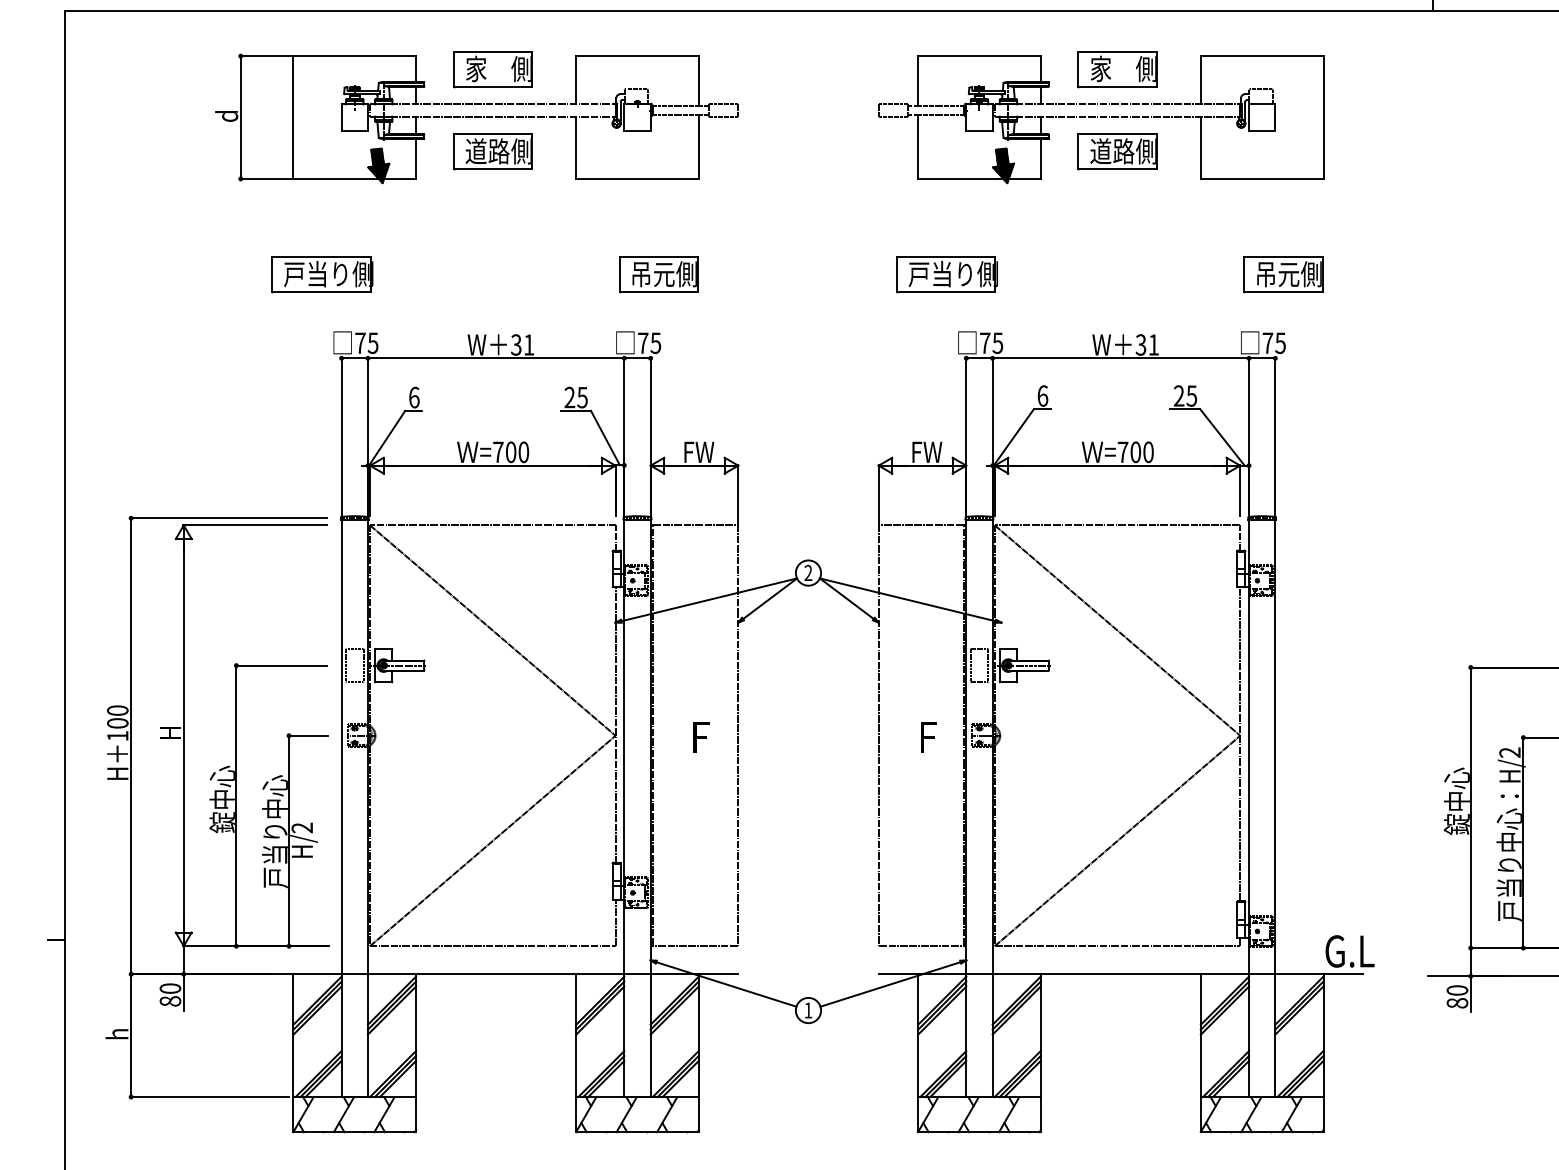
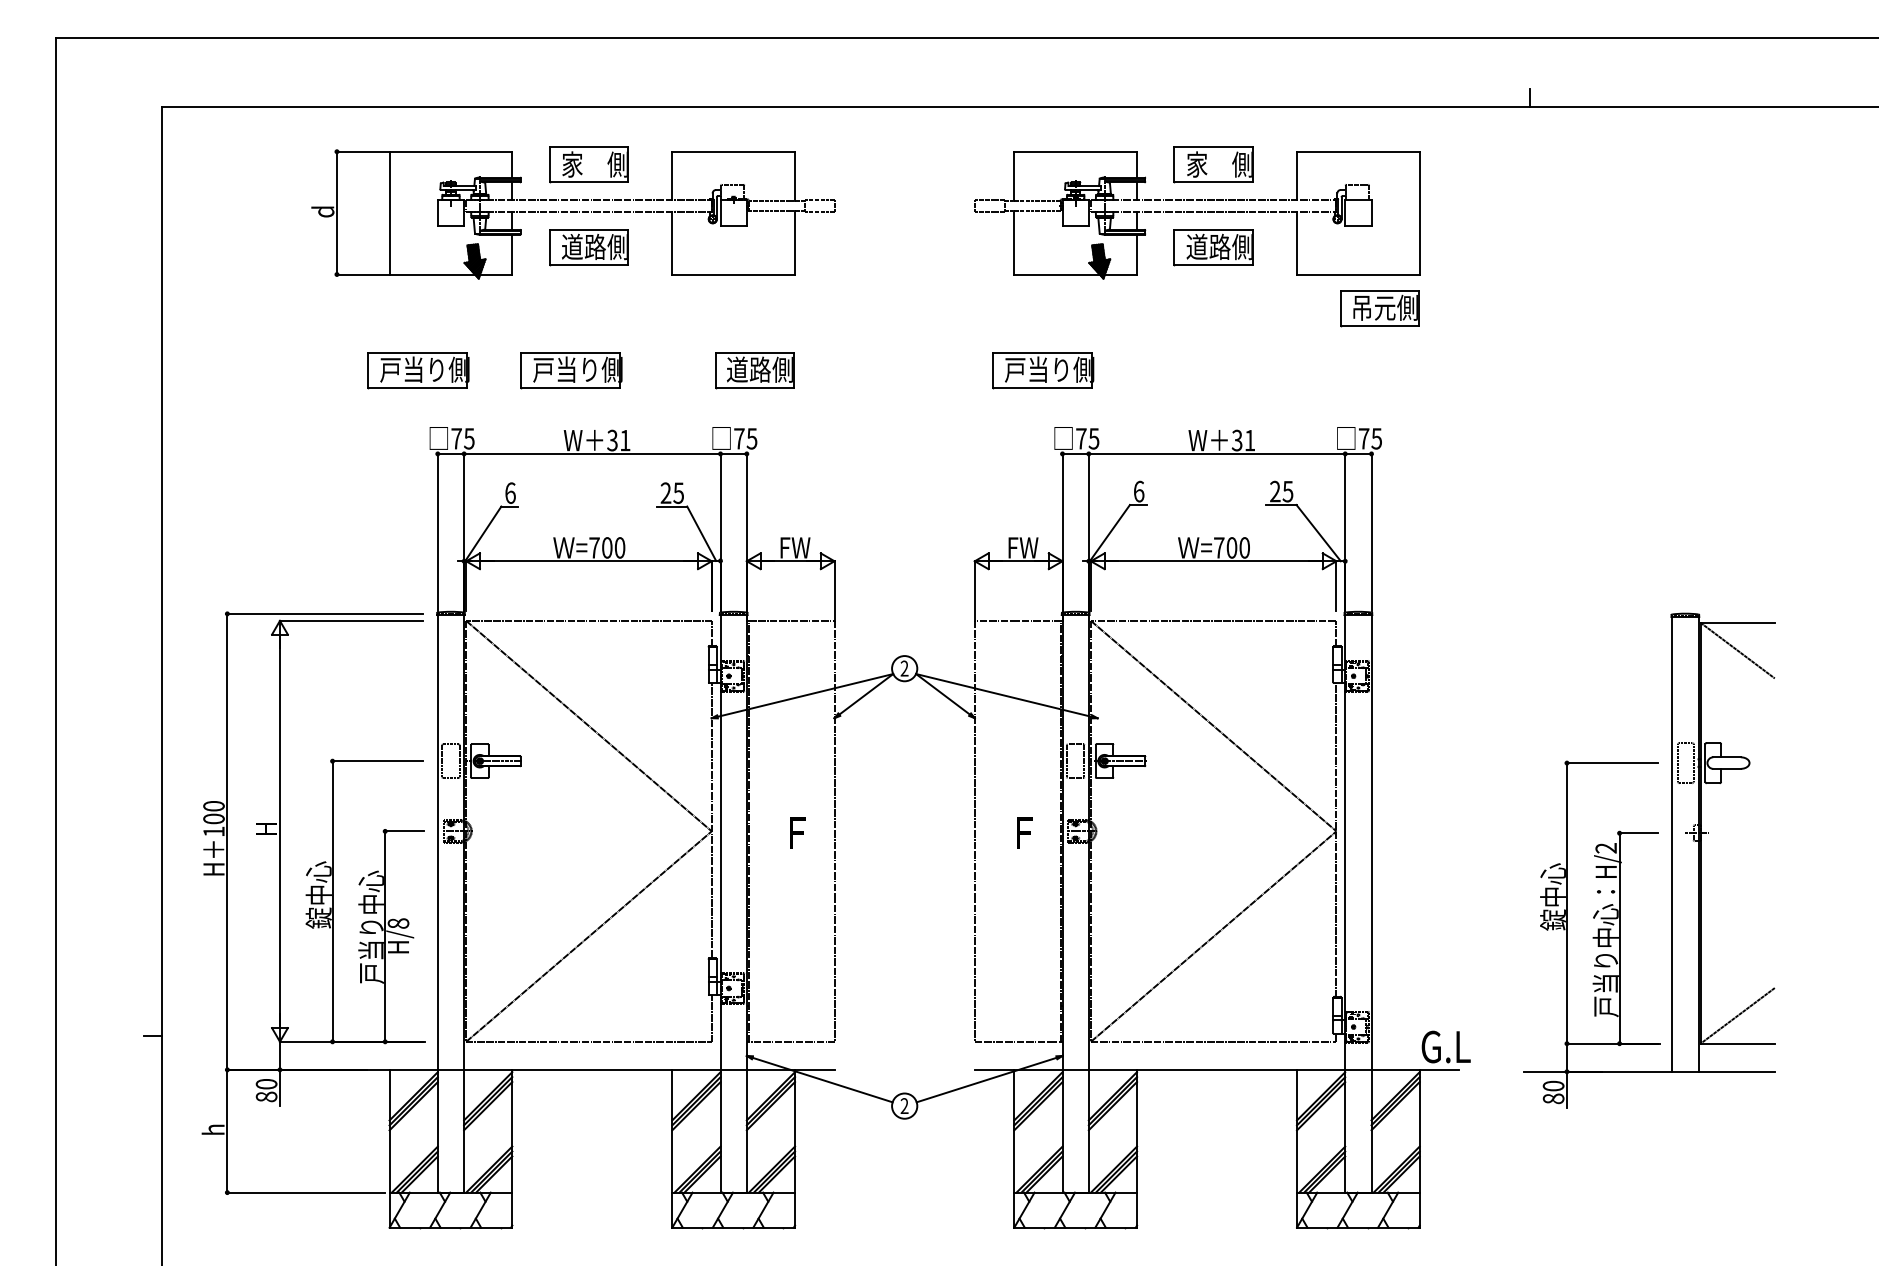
text: (652, 273) -> (748, 369), 吊元側 -> 道路側
part: (475, 274) -> (571, 370), added
part: (1283, 274) -> (1379, 308), moved
text: (302, 827) -> (398, 923), H/2 -> H/8
text: (808, 1009) -> (904, 1105), 1 -> 2

